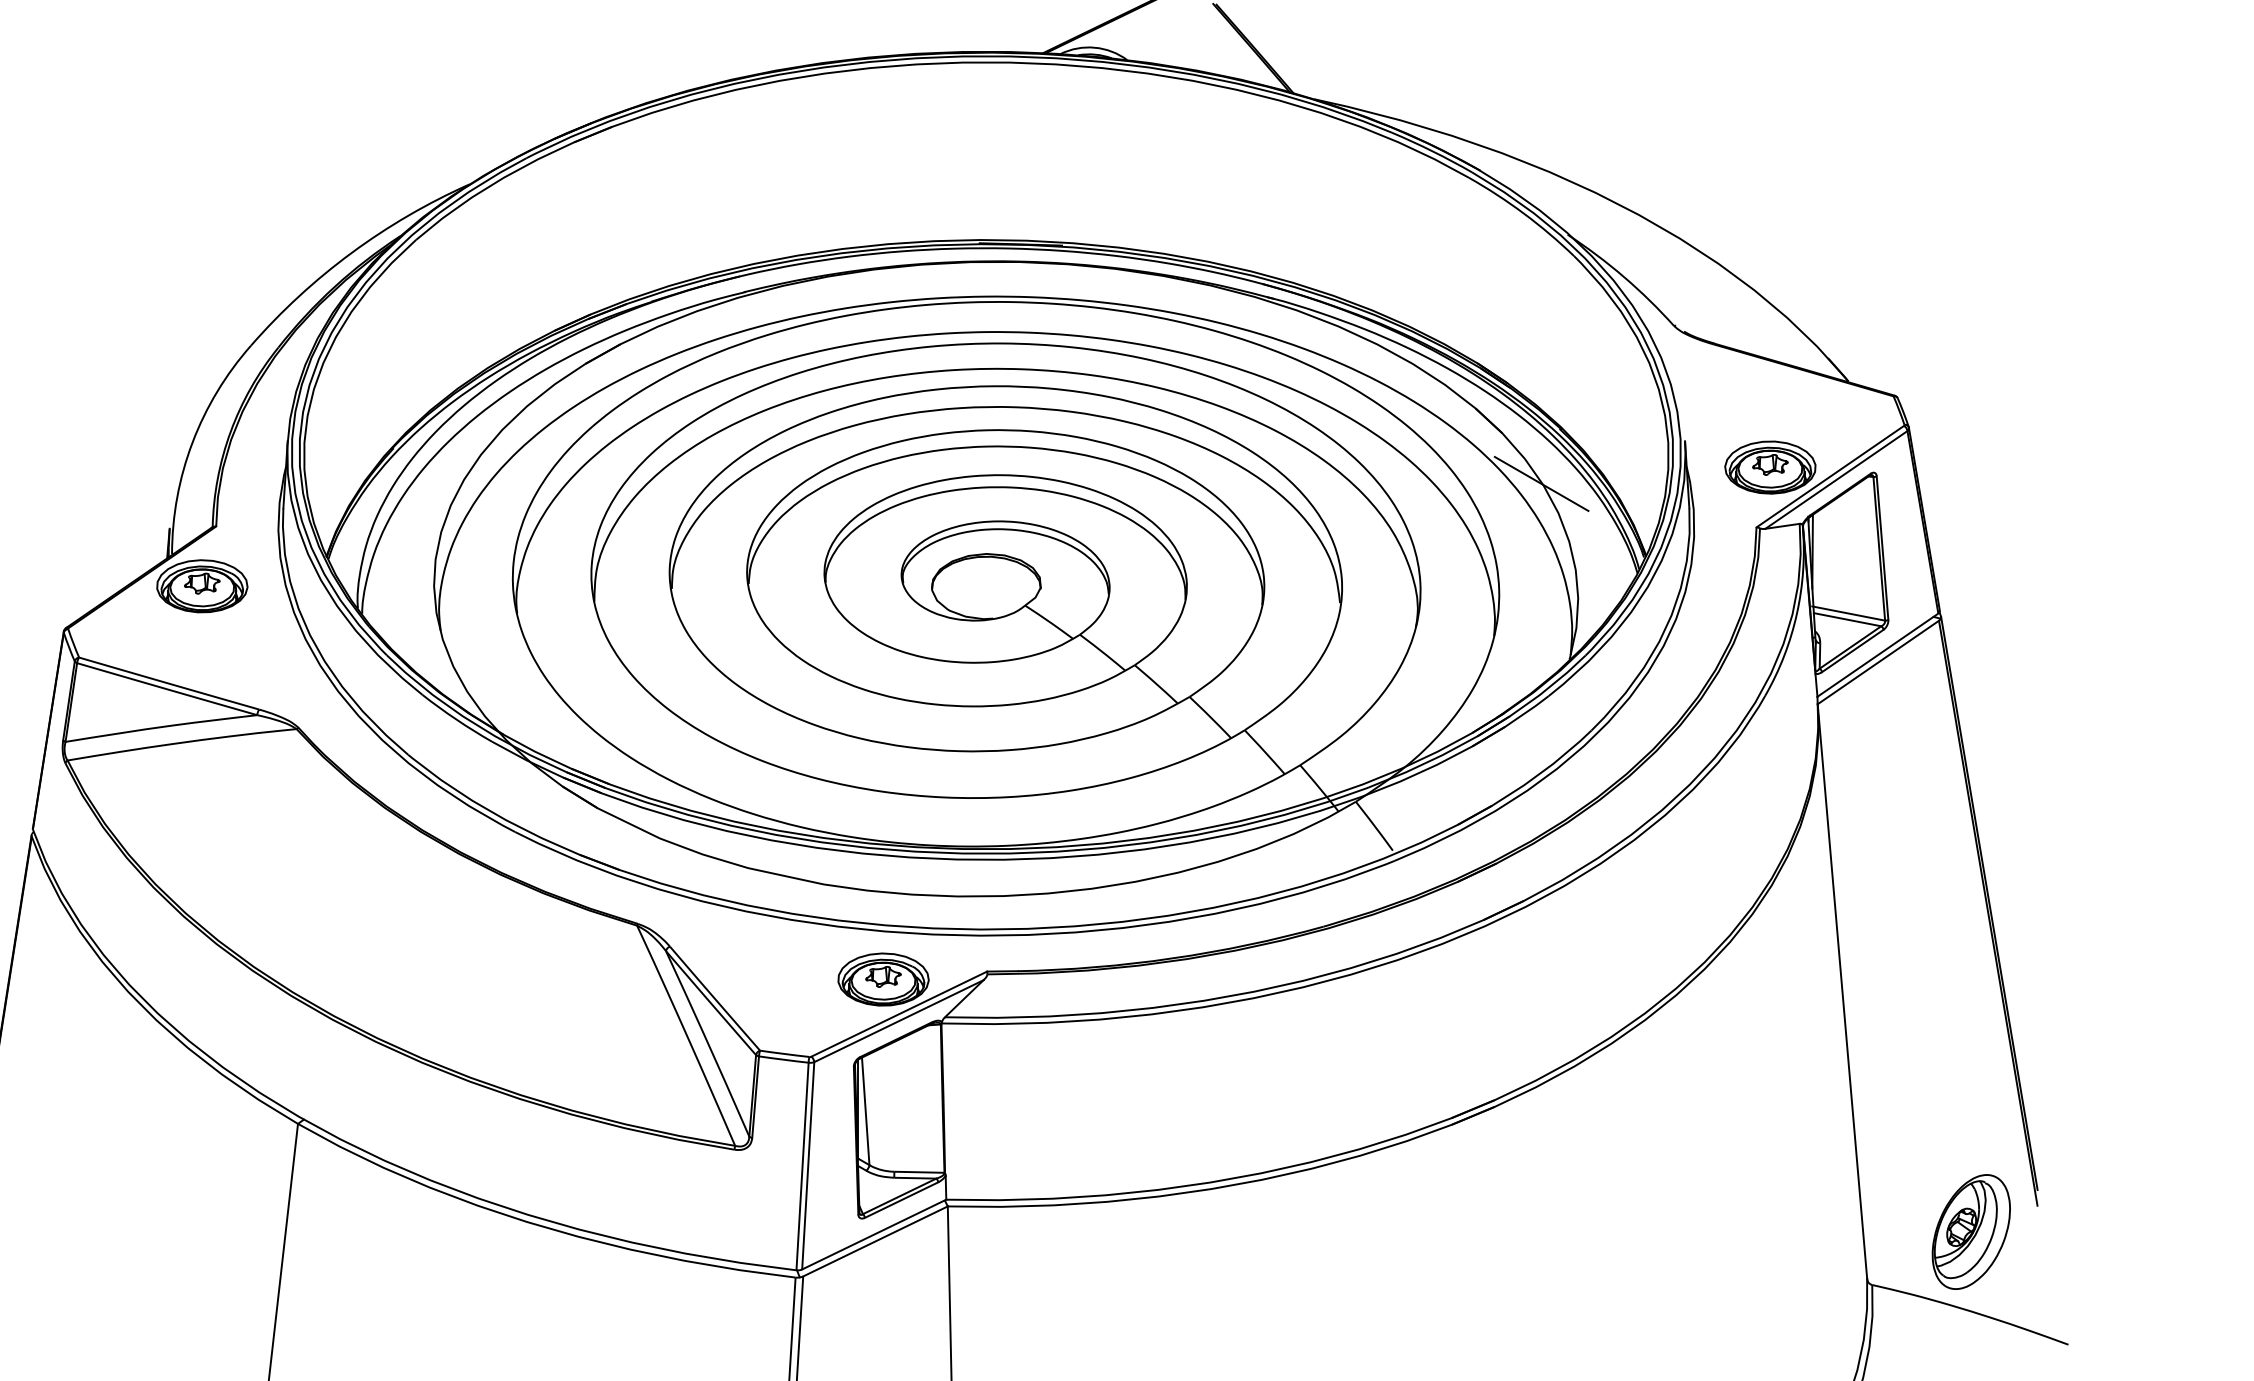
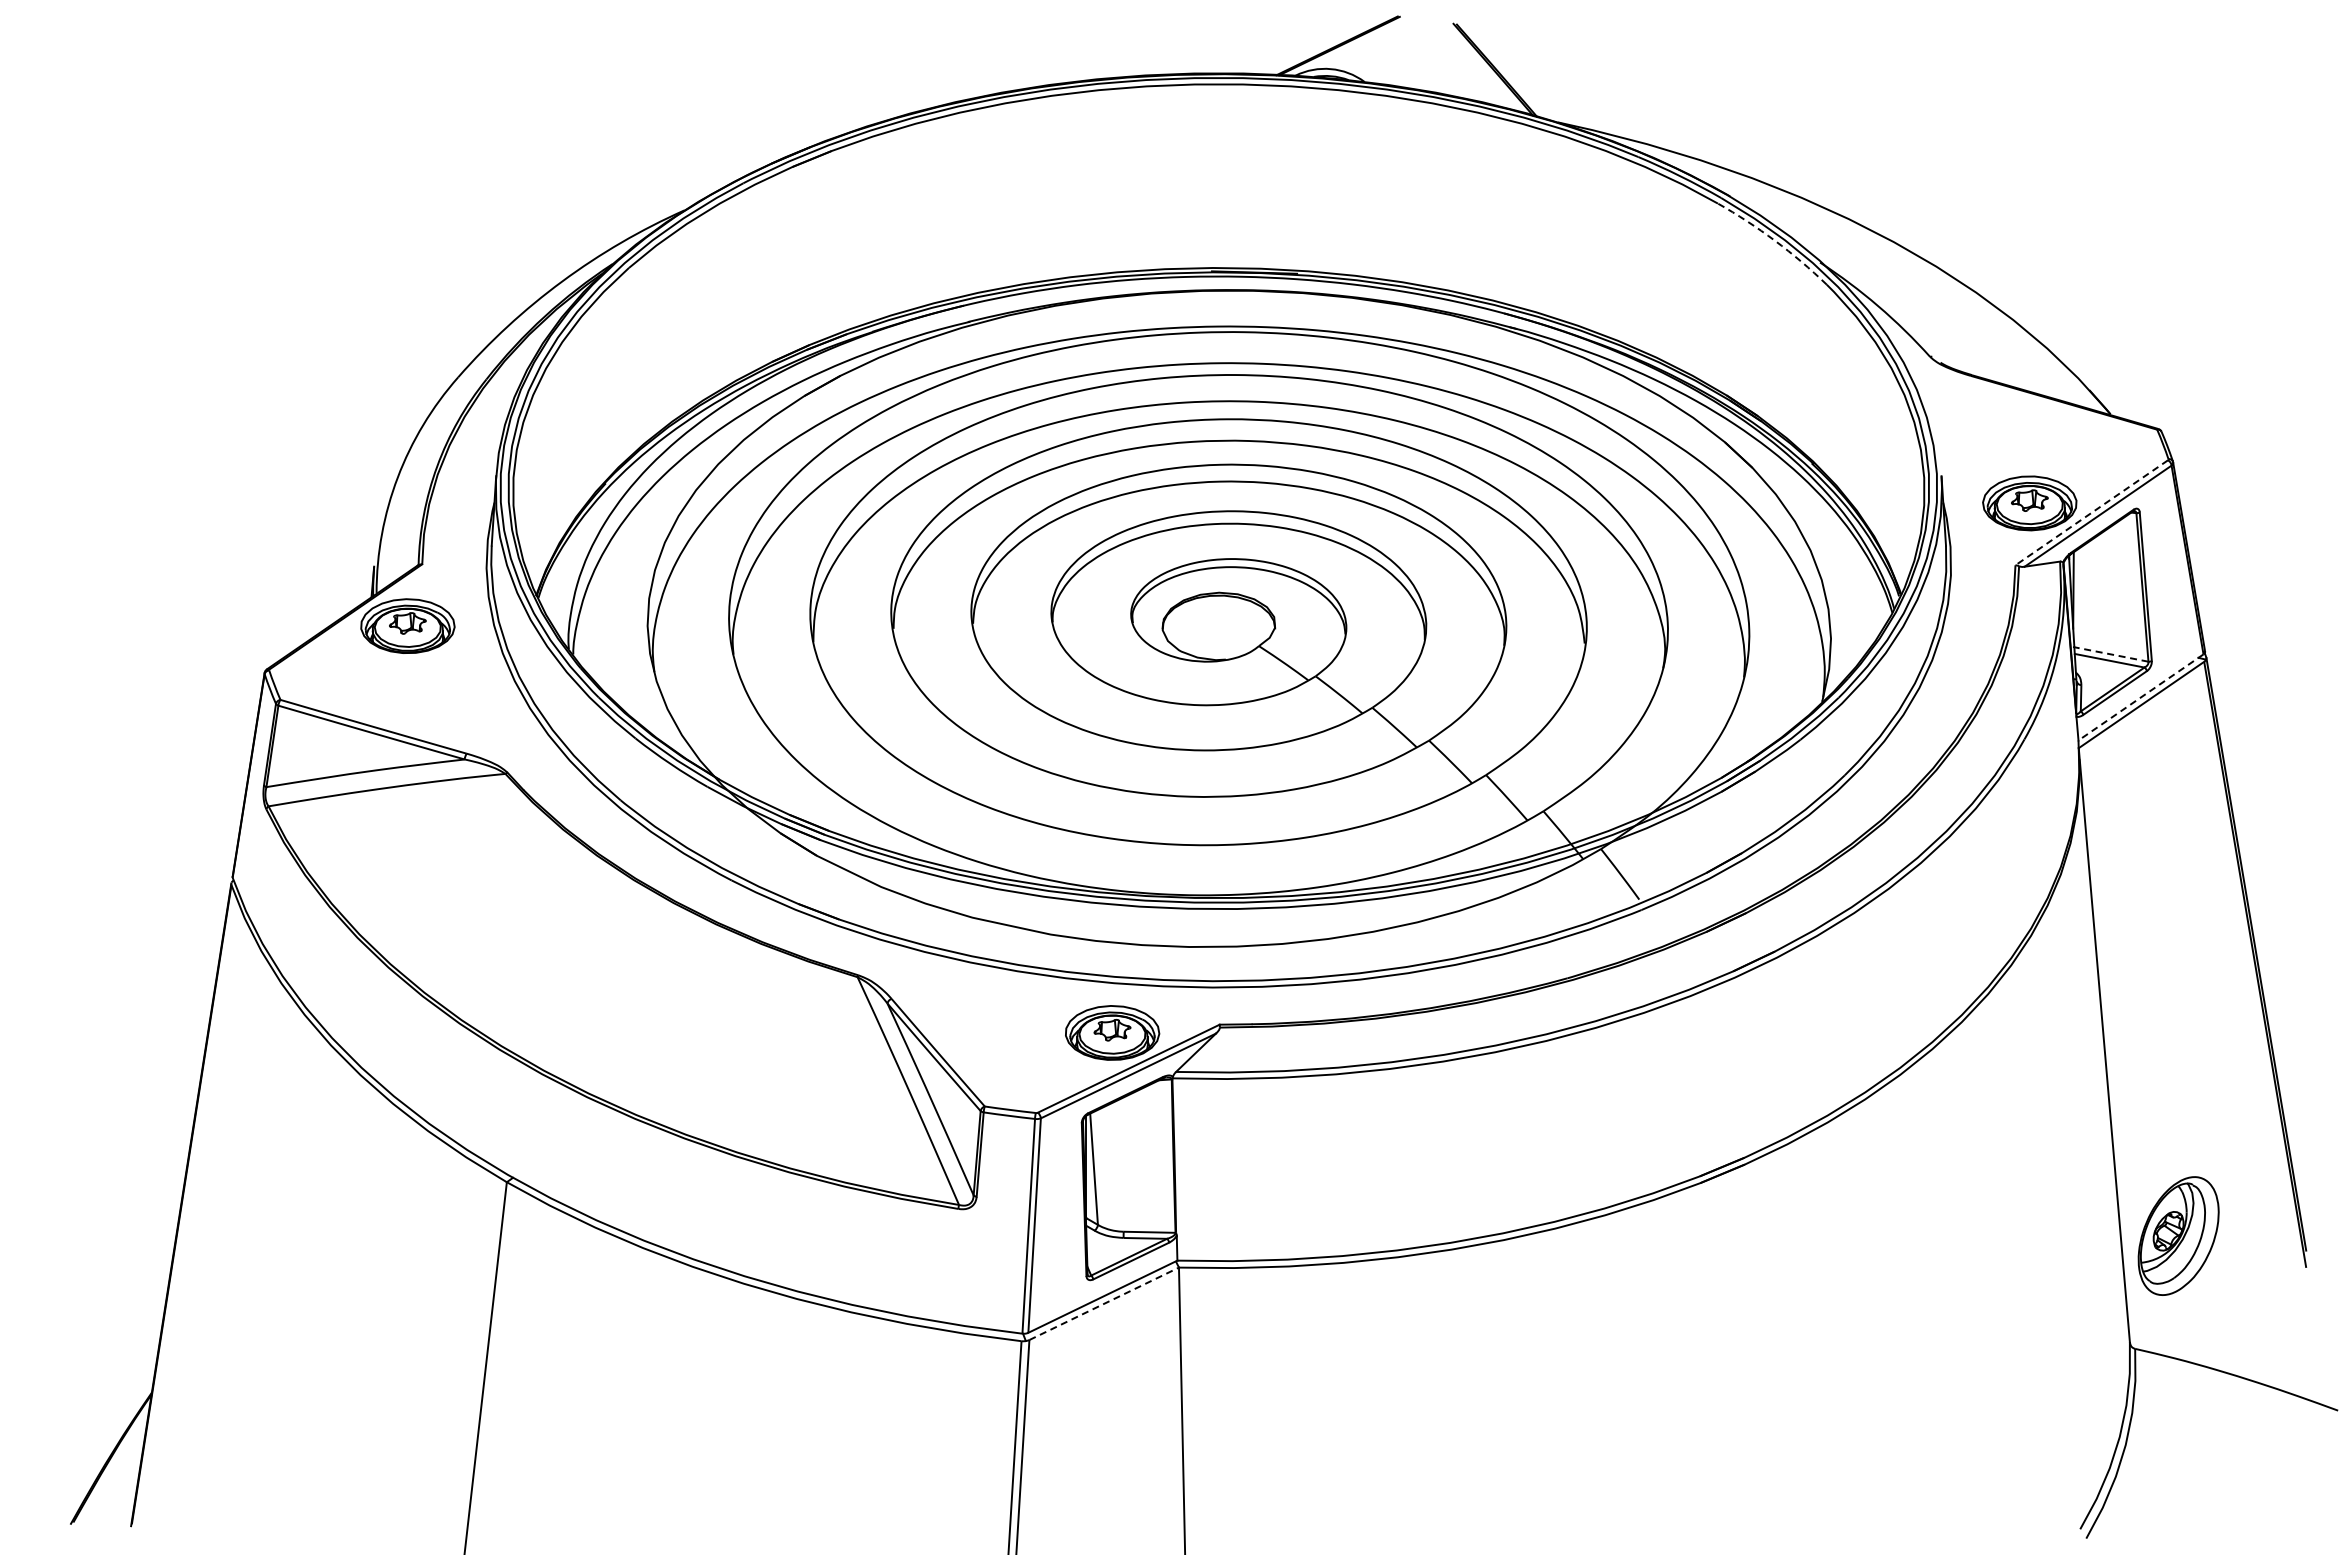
arc: (1523, 213) -> (1774, 240), solid -> dashed
line: (1830, 476) -> (2091, 512), solid -> dashed
line: (1540, 484) -> (1792, 520), removed
line: (1848, 613) -> (2110, 654), solid -> dashed
line: (1877, 655) -> (2140, 697), solid -> dashed
part: (1971, 1231) -> (2178, 1235), moved
line: (875, 1241) -> (1104, 1303), solid -> dashed

